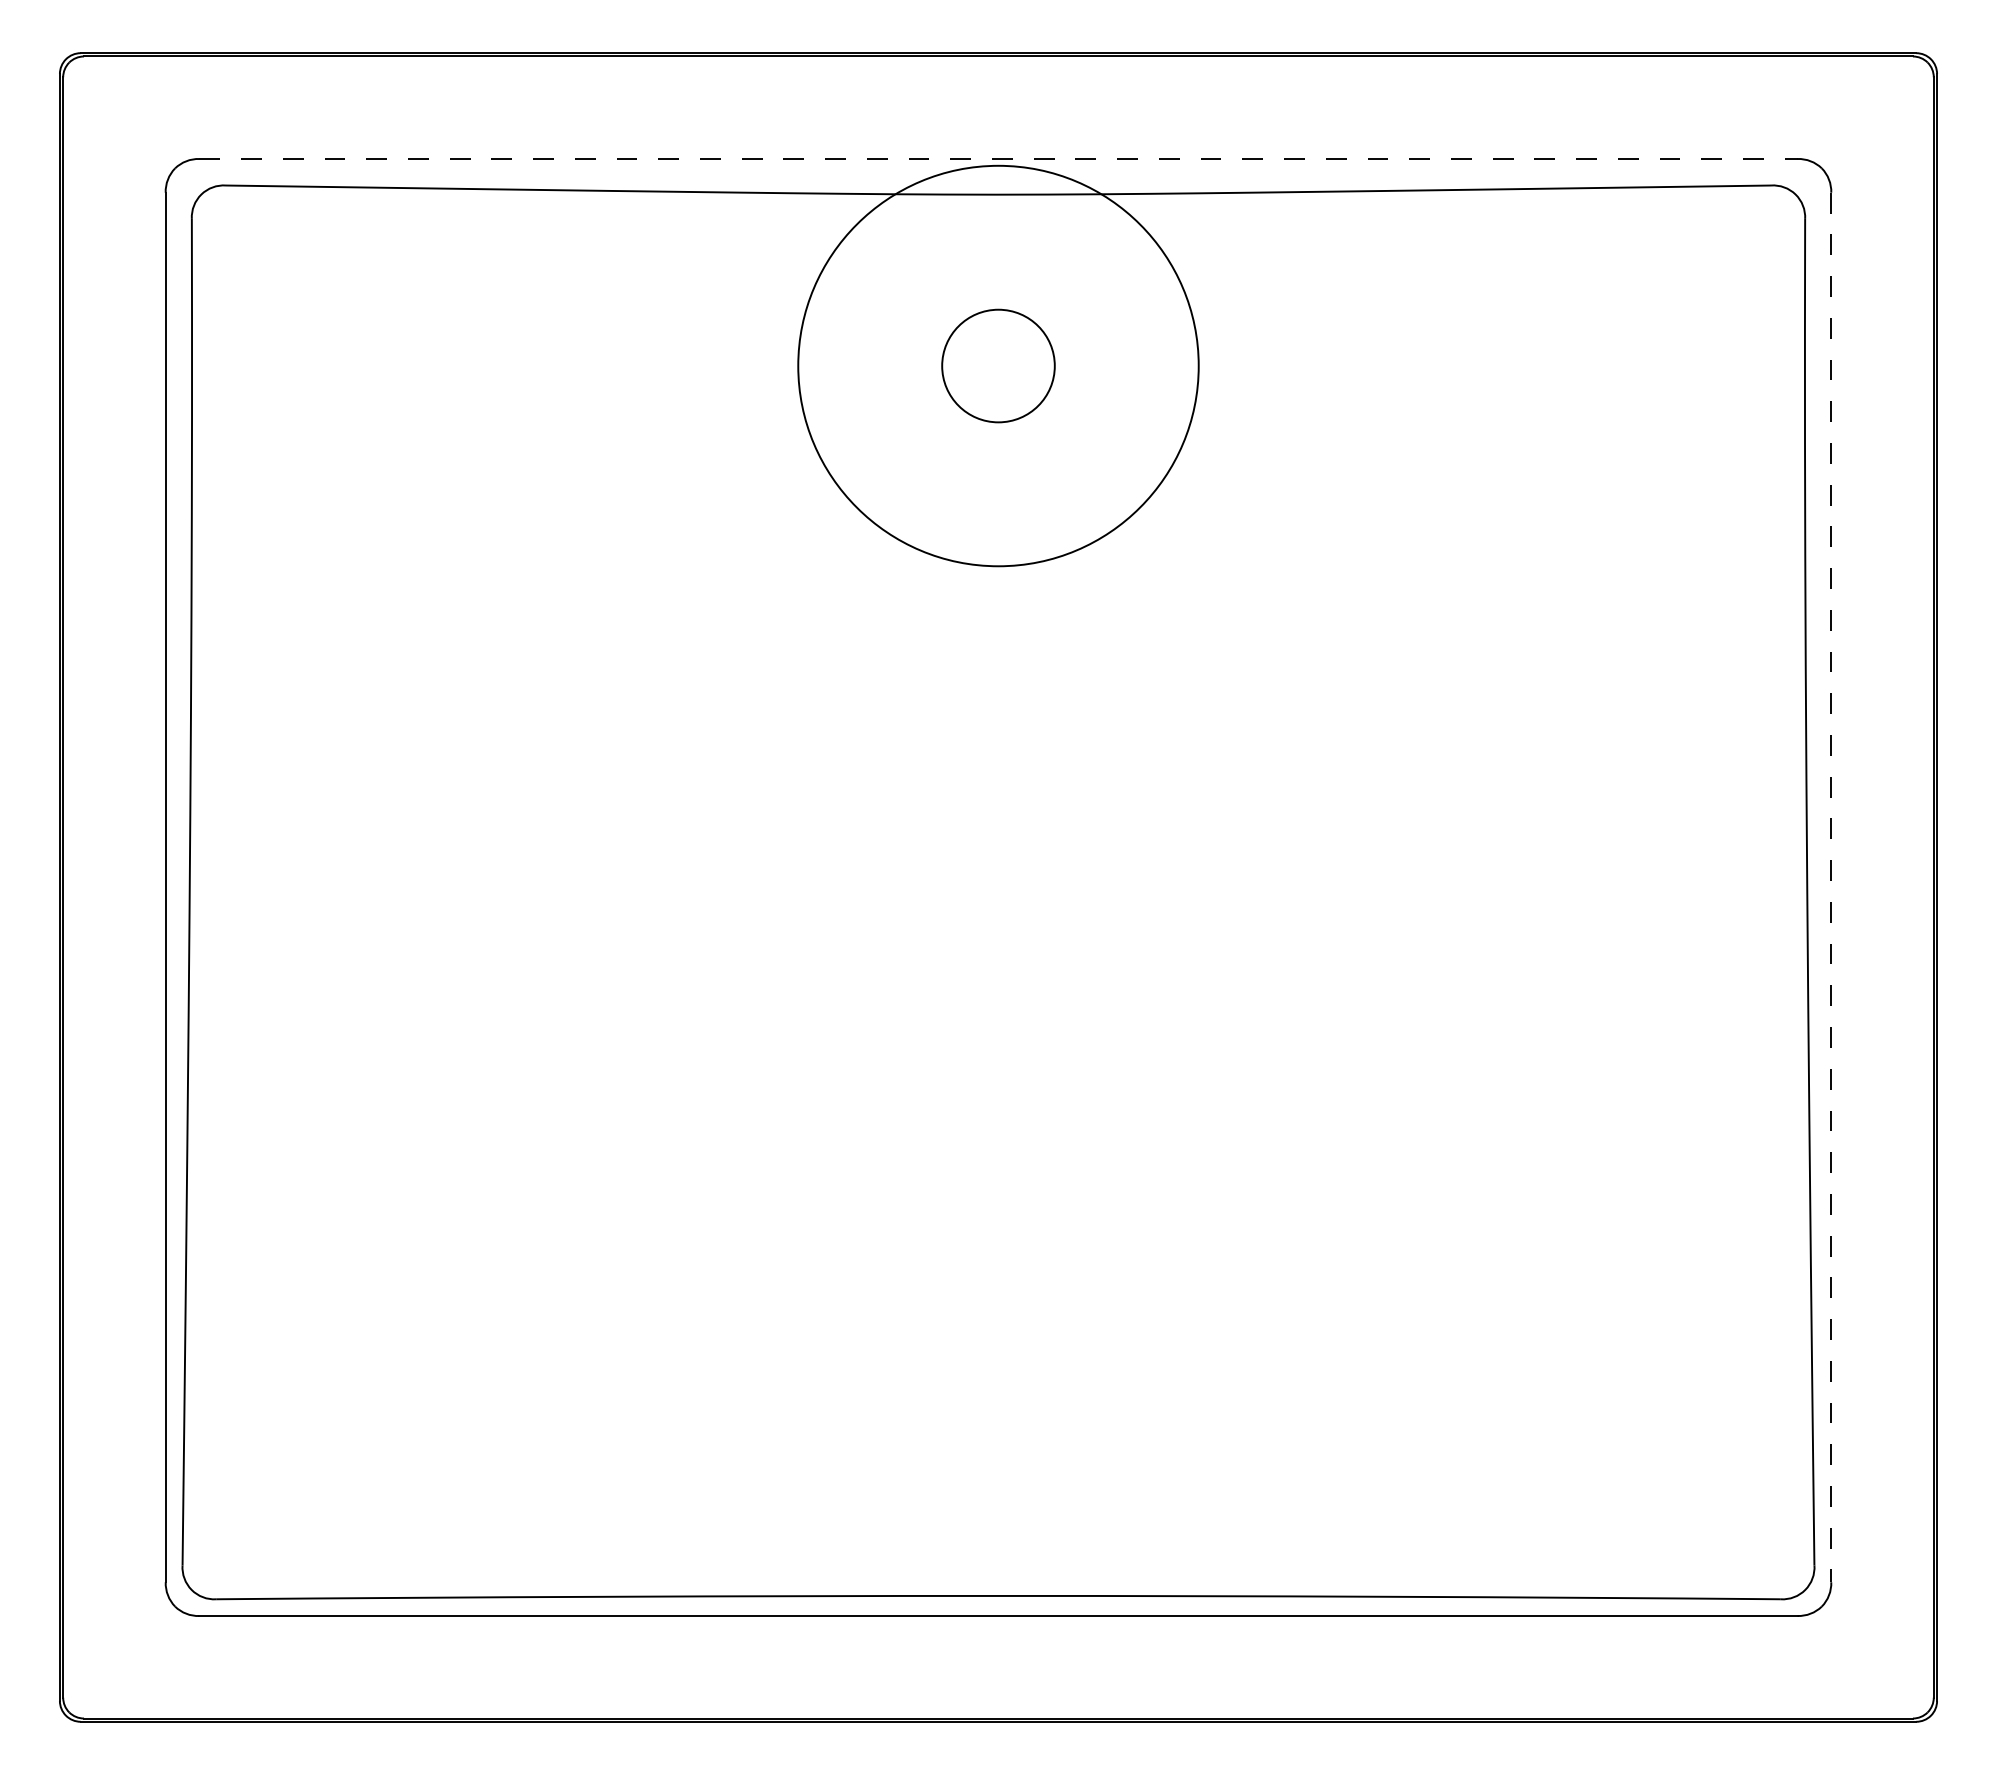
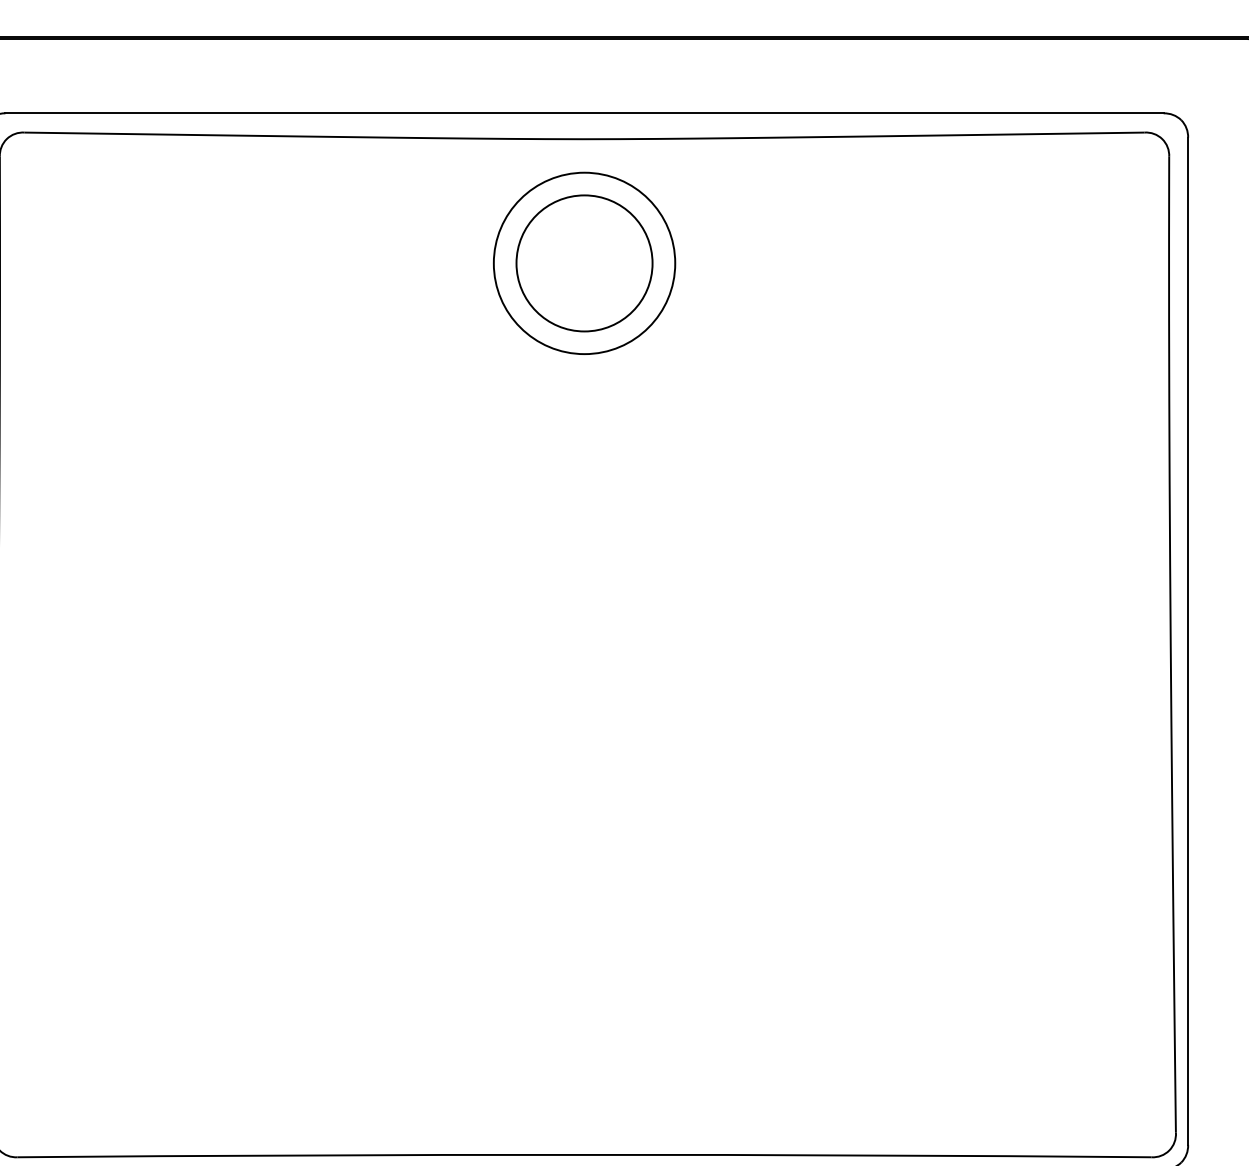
line: (998, 159) -> (584, 113), dashed -> solid
circle: (998, 365) -> (584, 263), size x0.62
circle: (998, 365) -> (584, 263), size x1.67
line: (1831, 887) -> (1188, 641), dashed -> solid

